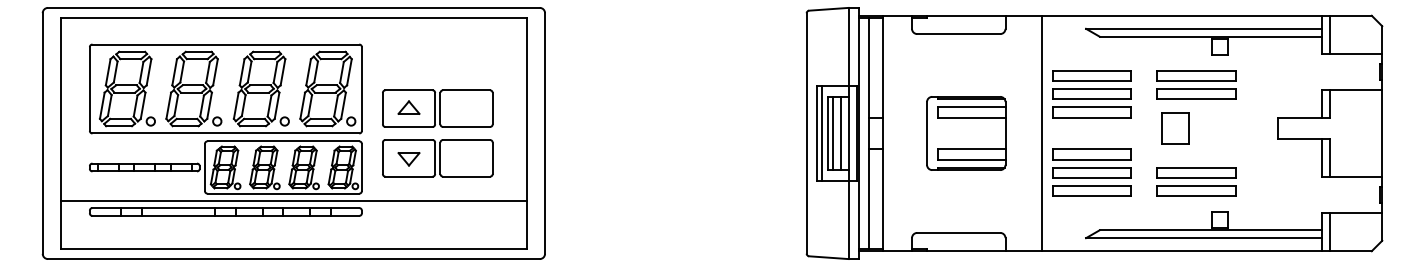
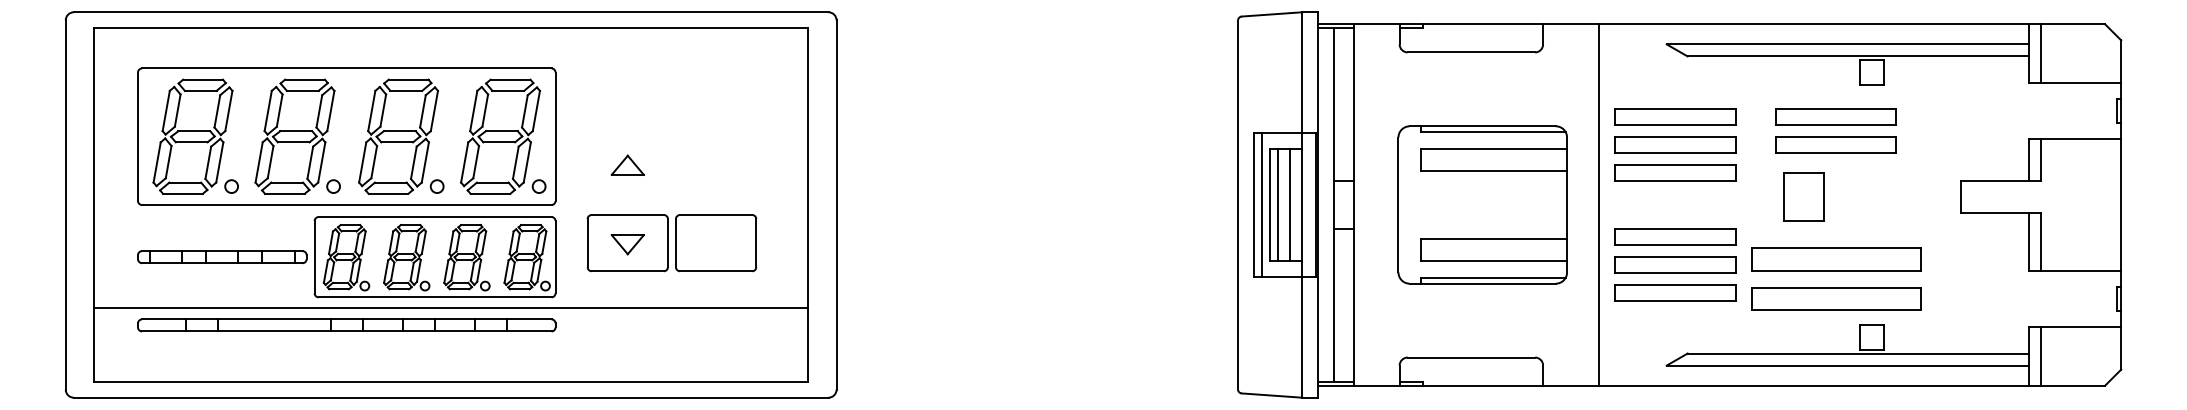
part: (437, 108) -> (671, 166), removed
part: (966, 133) -> (1483, 205), size x1.4
part: (1196, 181) -> (1836, 278), size x1.4

